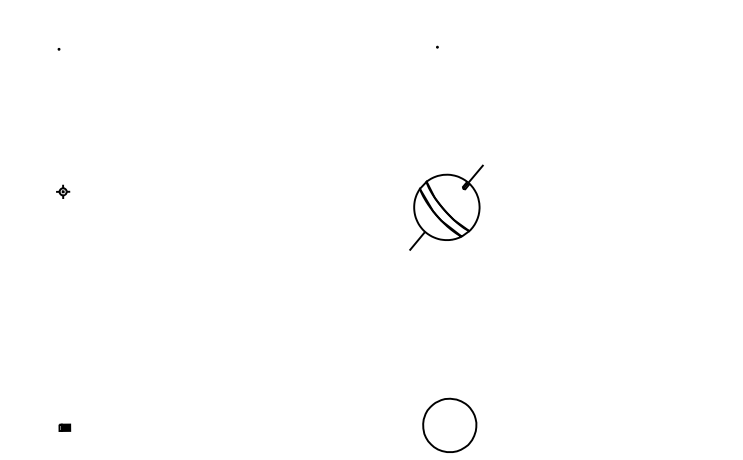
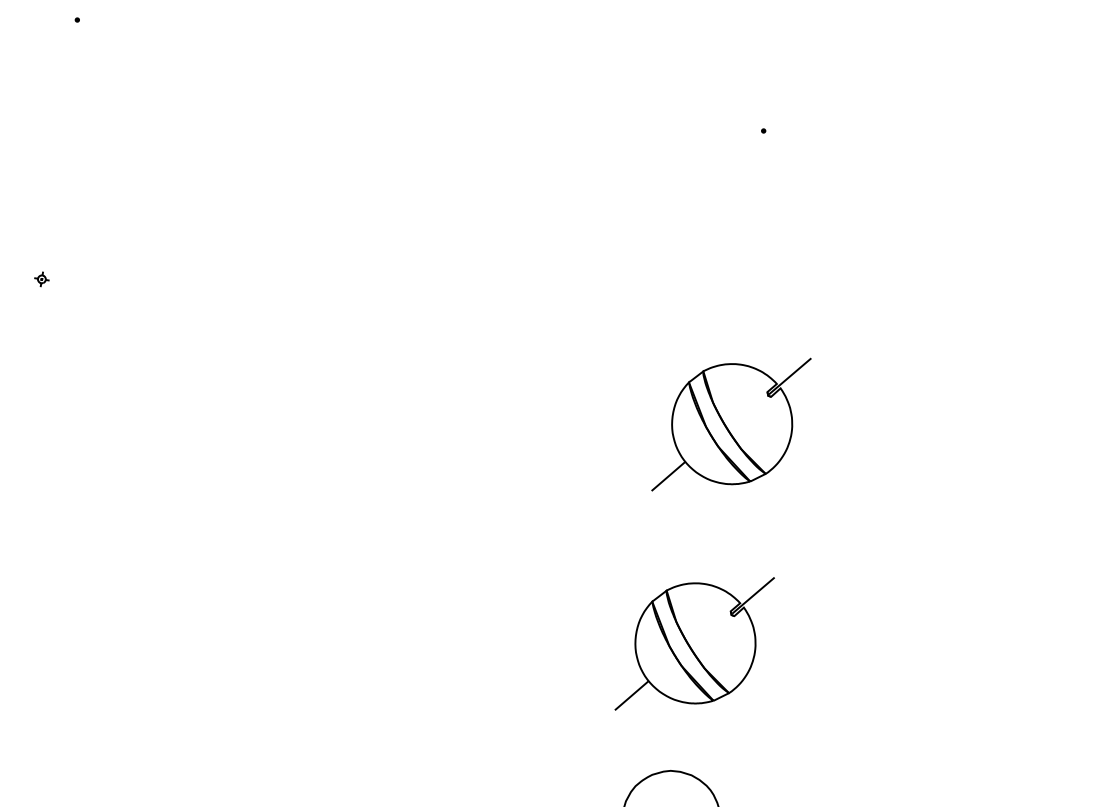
part: (63, 191) -> (42, 279), size x0.6
part: (446, 328) -> (694, 643), added

